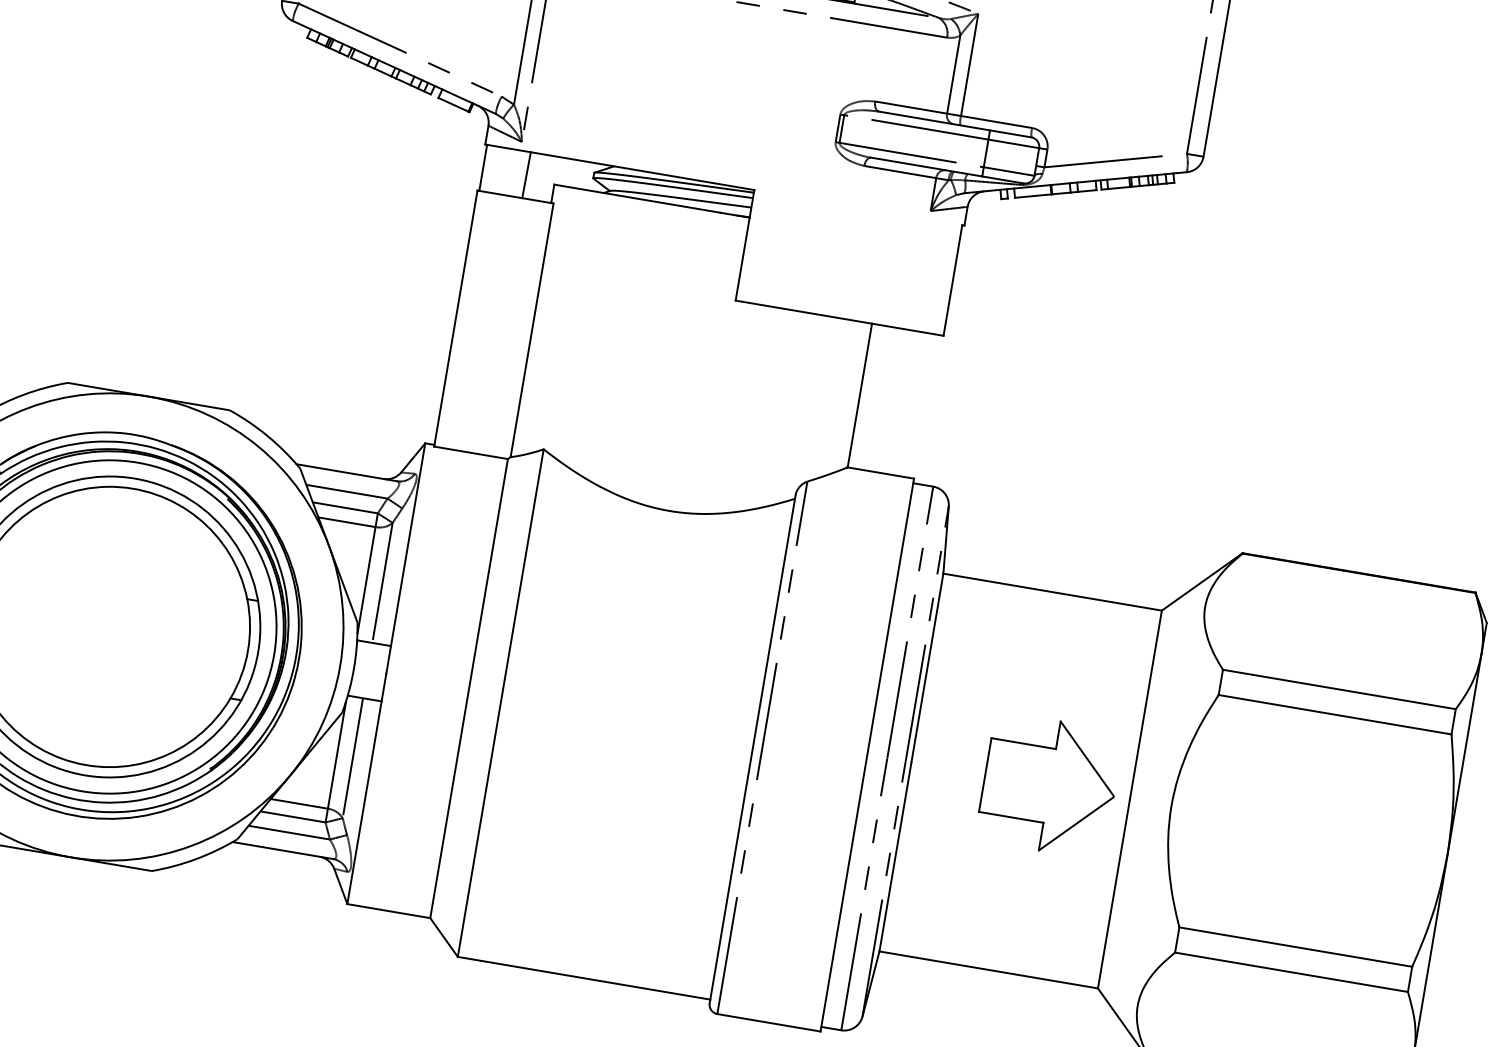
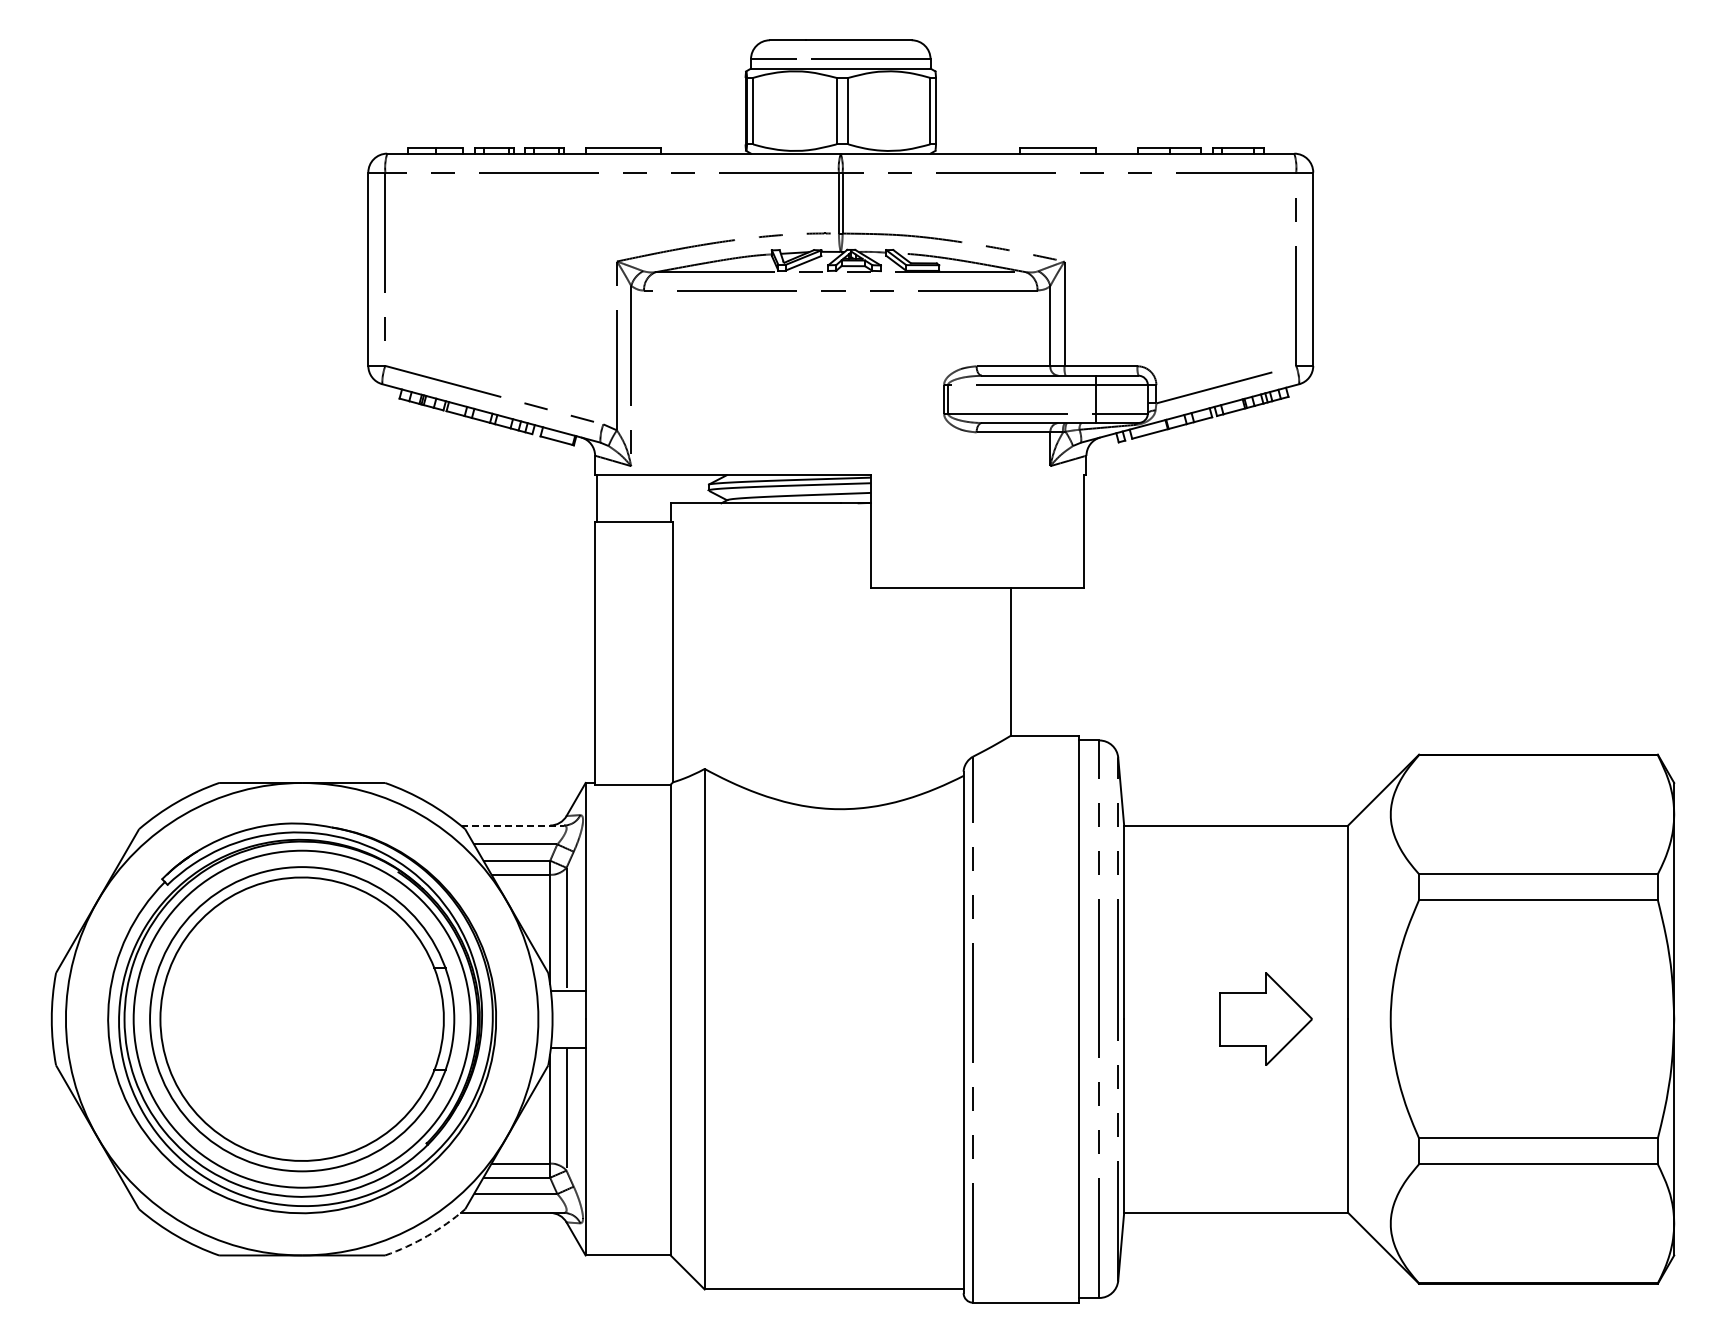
line: (526, 175) -> (641, 498), removed
line: (346, 472) -> (512, 825), solid -> dashed
part: (1049, 785) -> (1265, 1018), size x0.7
arc: (196, 859) -> (427, 1236), solid -> dashed

